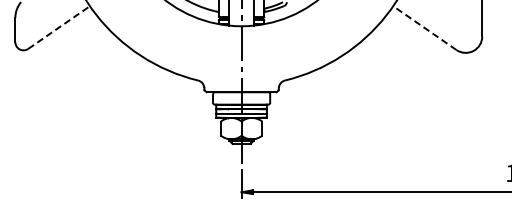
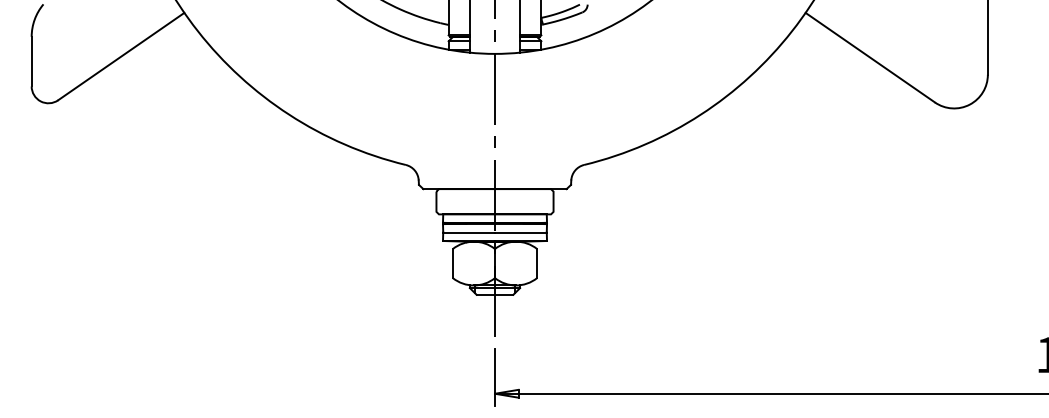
line: (59, 27) -> (122, 56), dashed -> solid
line: (424, 27) -> (869, 56), dashed -> solid

